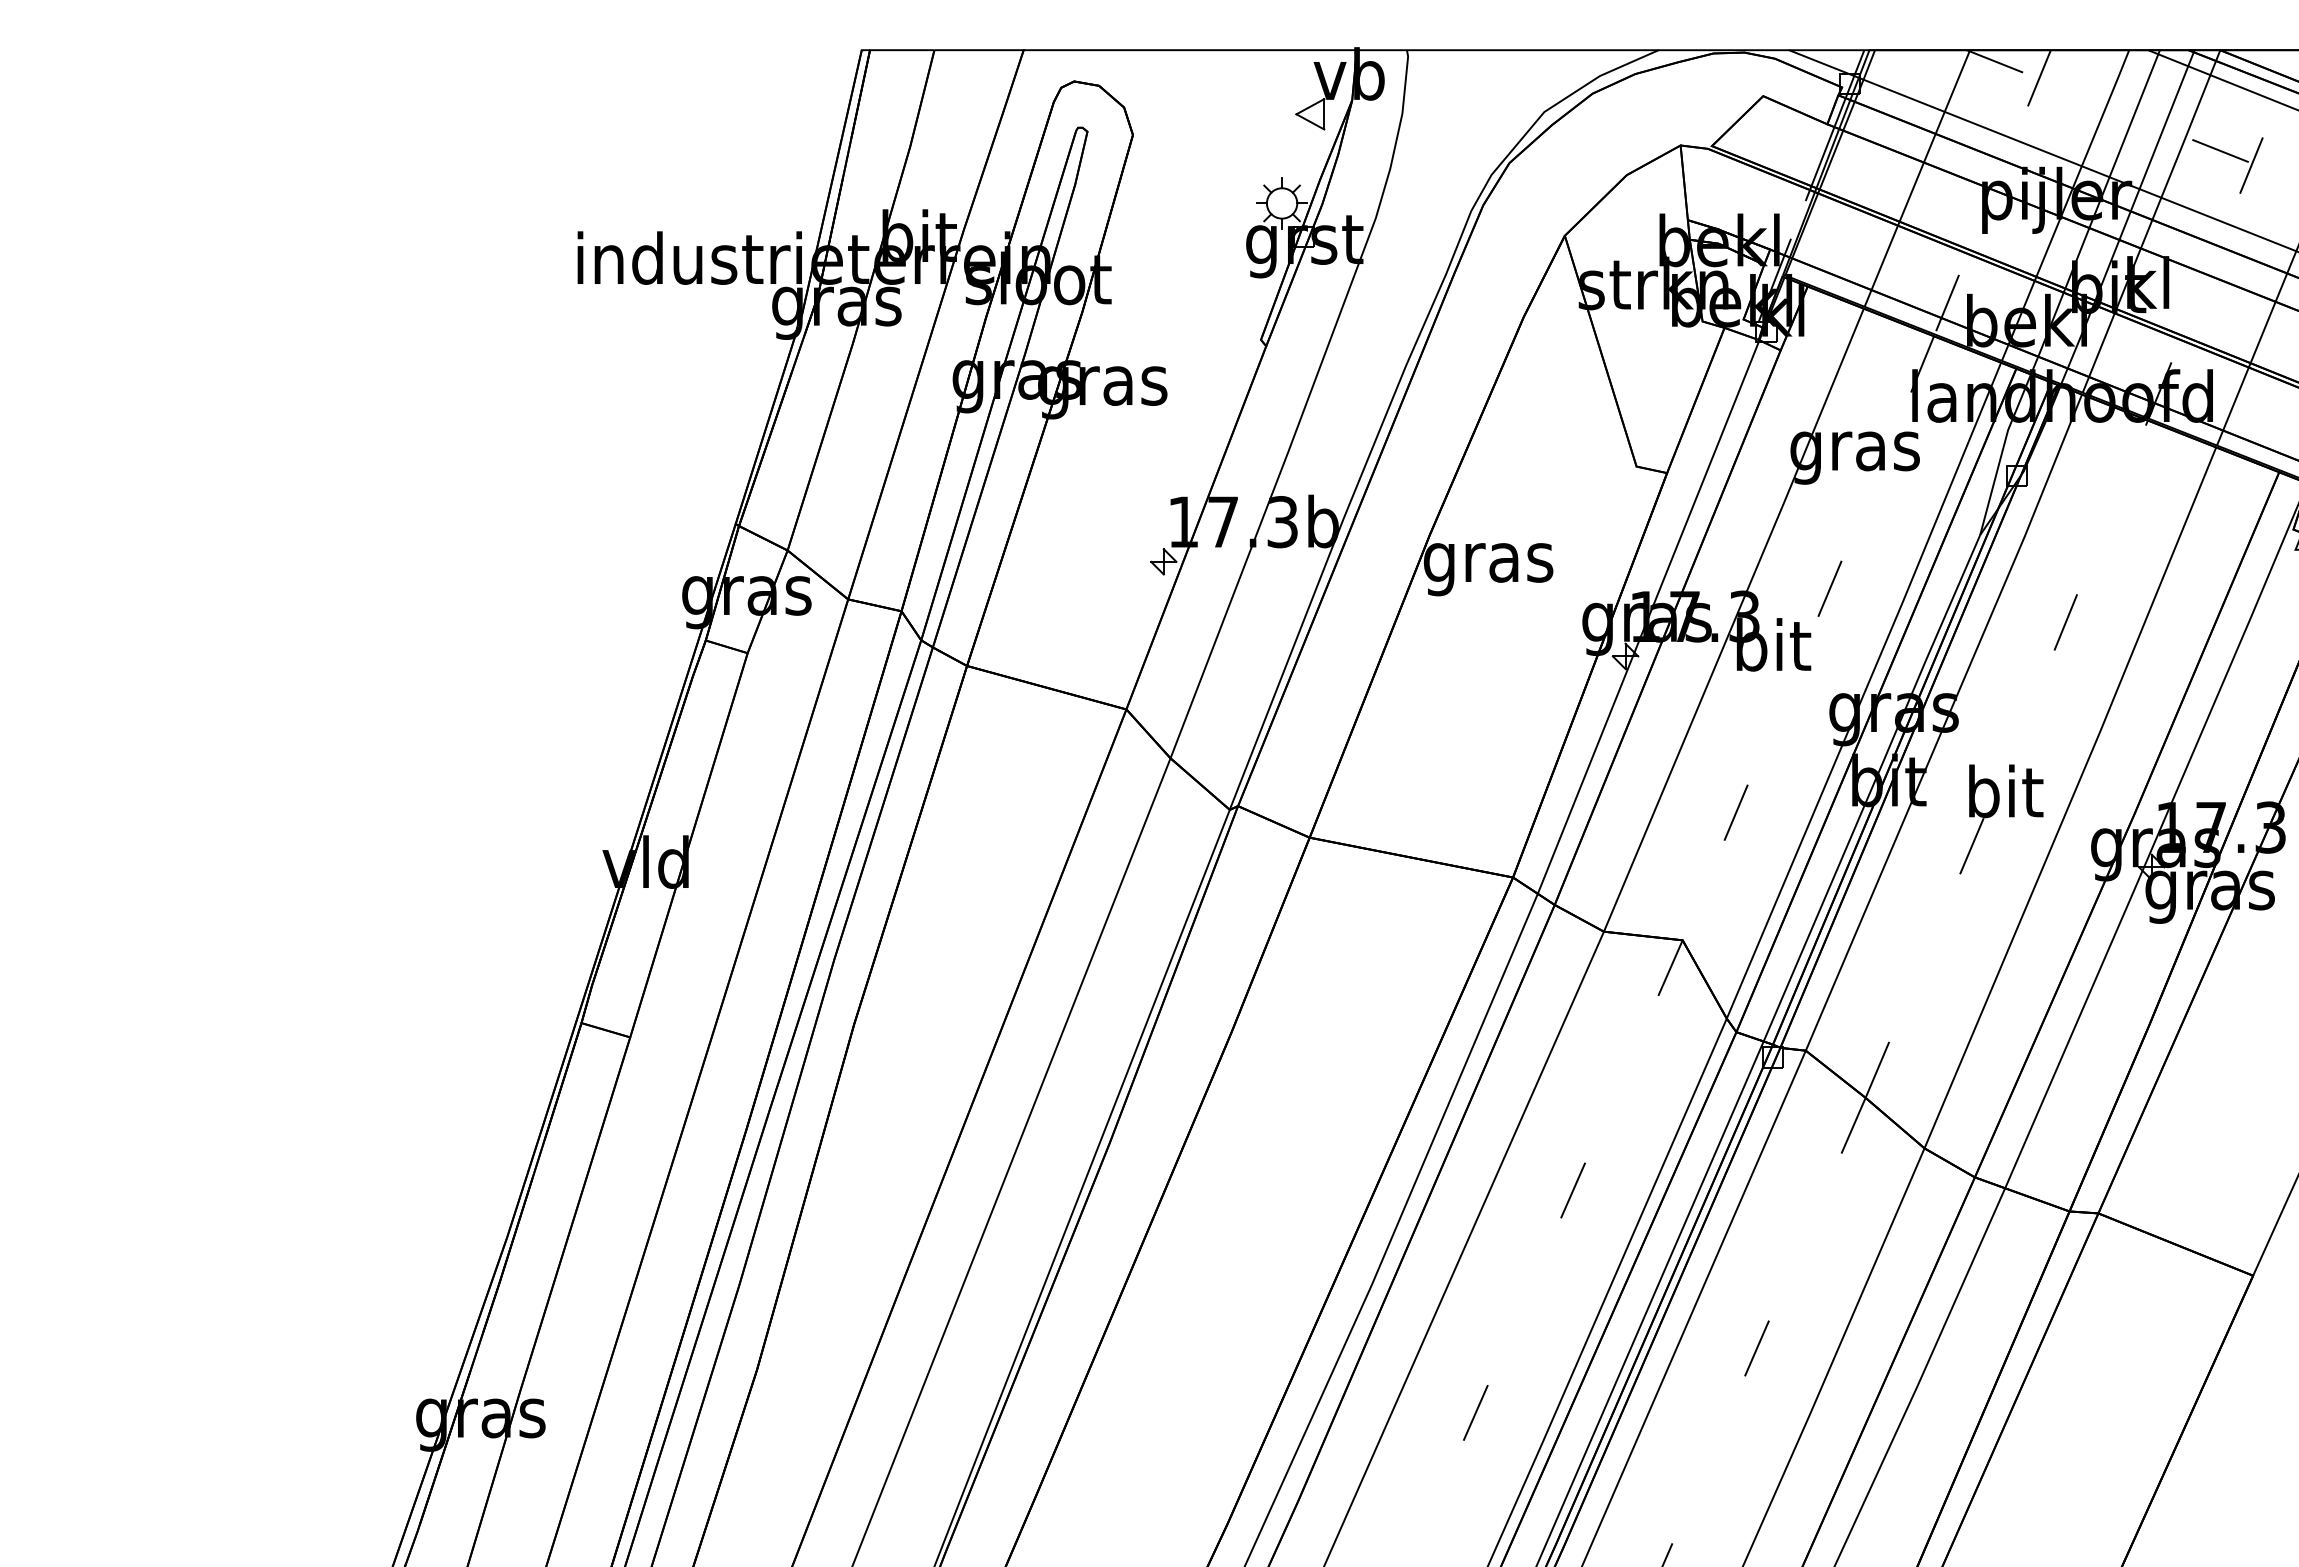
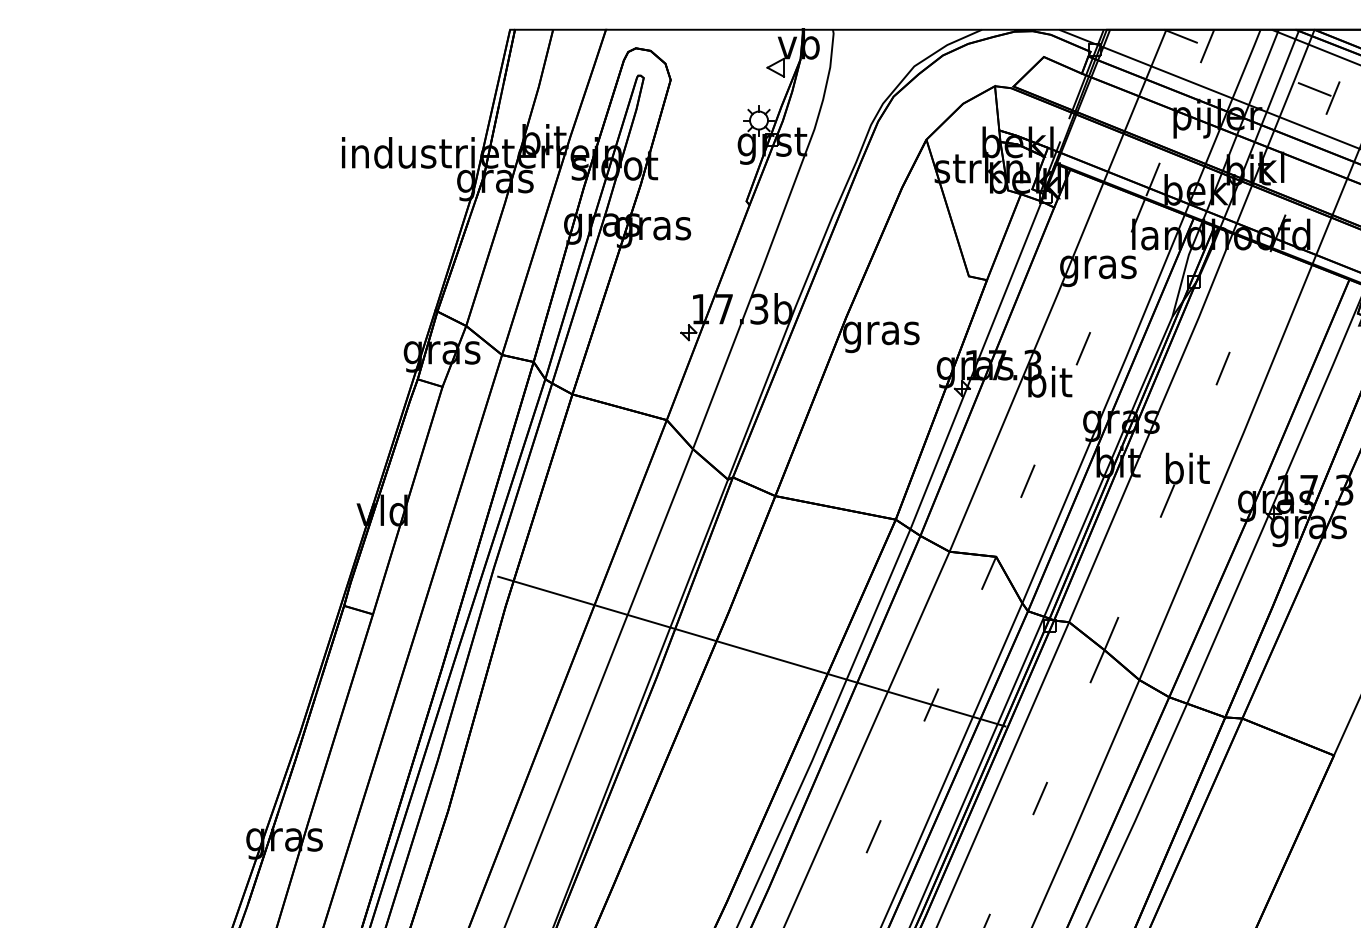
line: (1269, 1100) -> (751, 651), added

